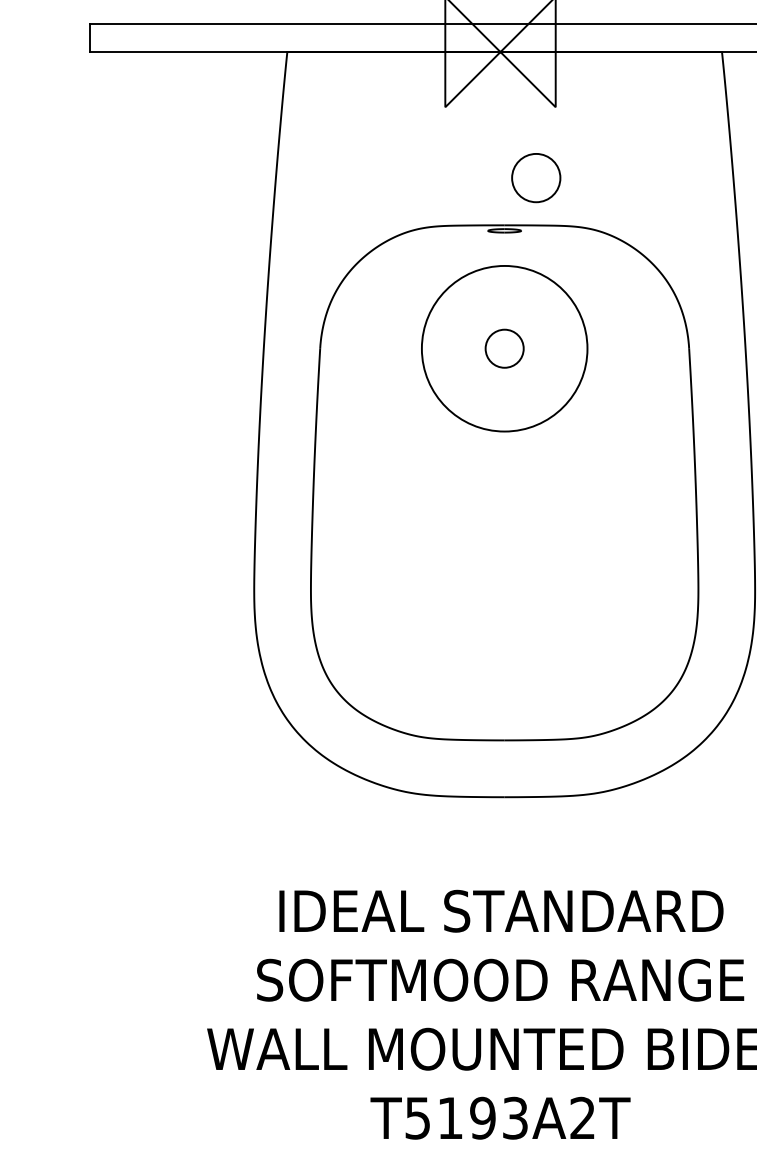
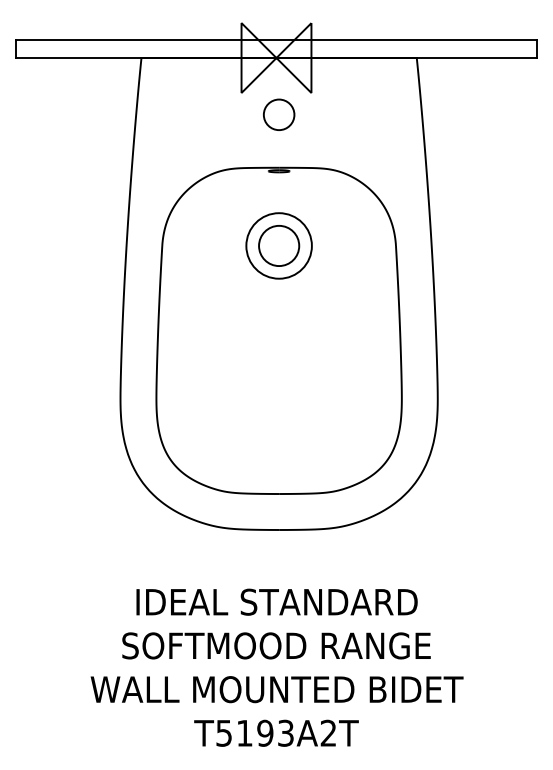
circle: (536, 177) -> (279, 114), moved
circle: (503, 348) -> (278, 245), size x0.62
circle: (505, 348) -> (279, 245), size x1.67

